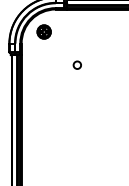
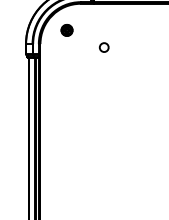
part: (43, 32) -> (66, 30), size x0.7
circle: (76, 65) -> (103, 47), moved

